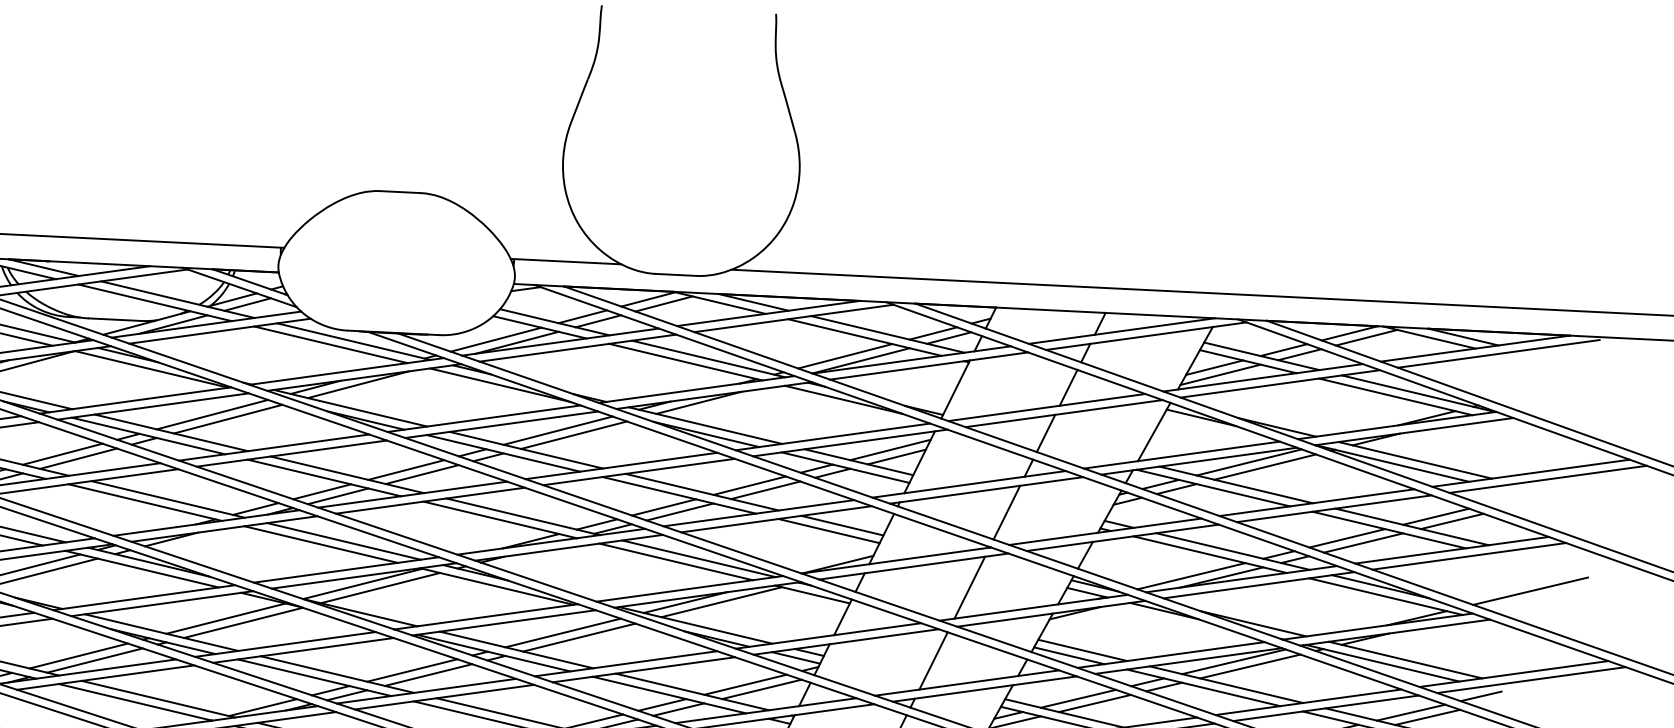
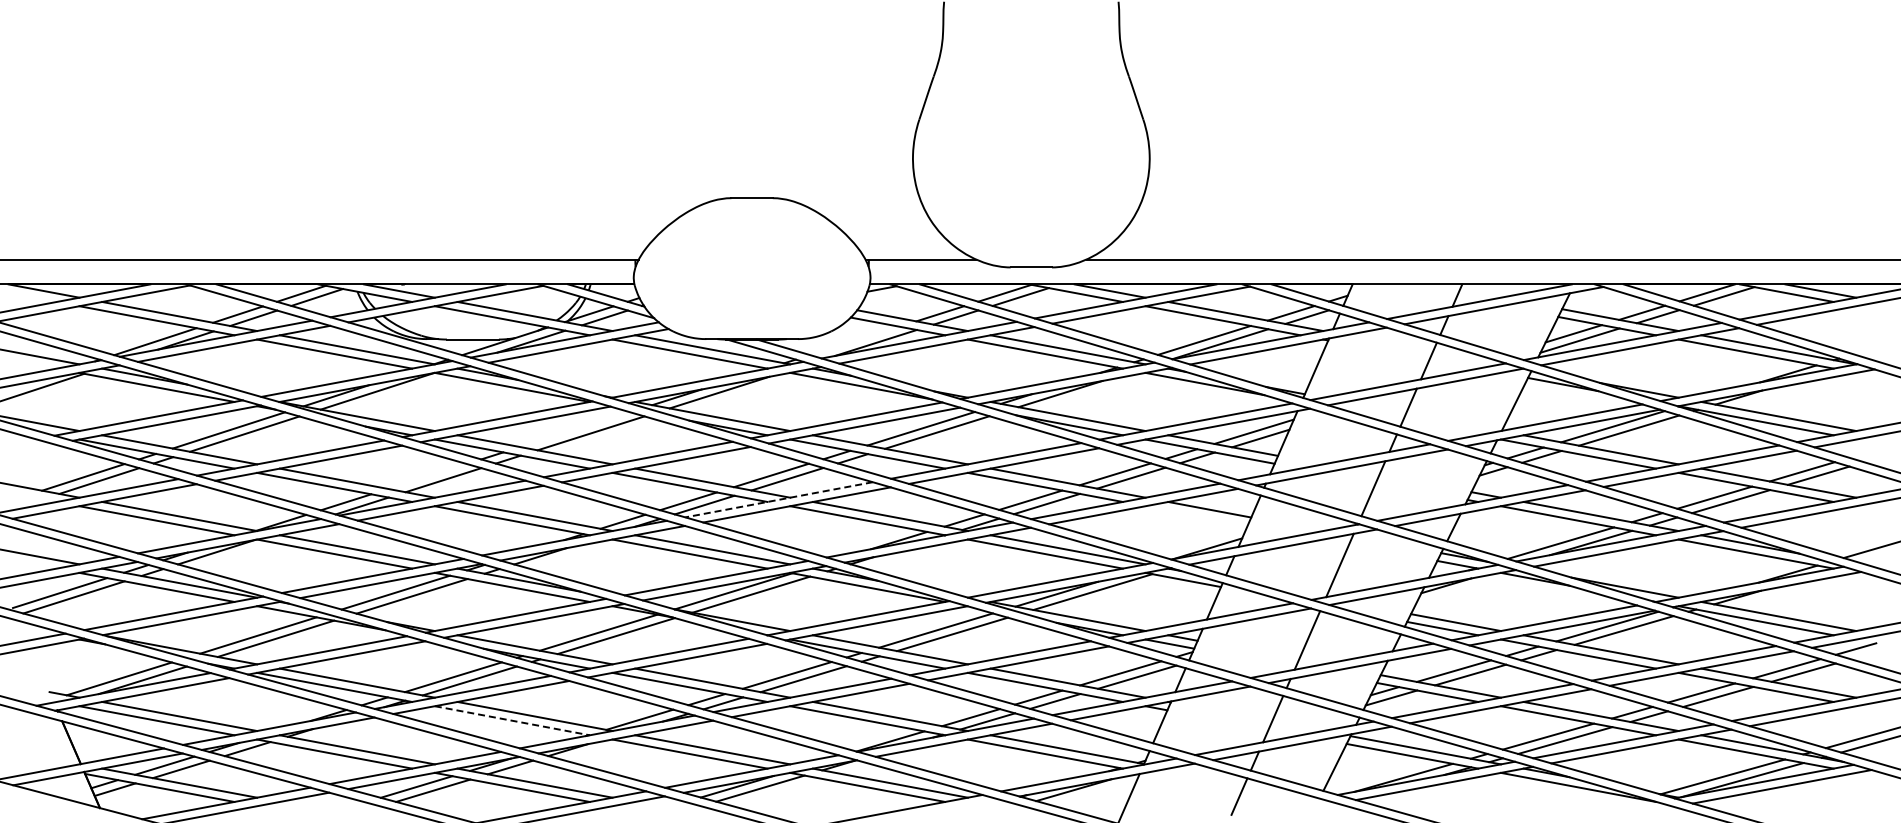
line: (495, 339) -> (854, 340), removed
line: (212, 414) -> (575, 429), removed
line: (62, 454) -> (427, 476), removed
line: (412, 494) -> (778, 499), solid -> dashed
line: (828, 530) -> (1196, 515), removed
line: (135, 702) -> (512, 720), solid -> dashed

